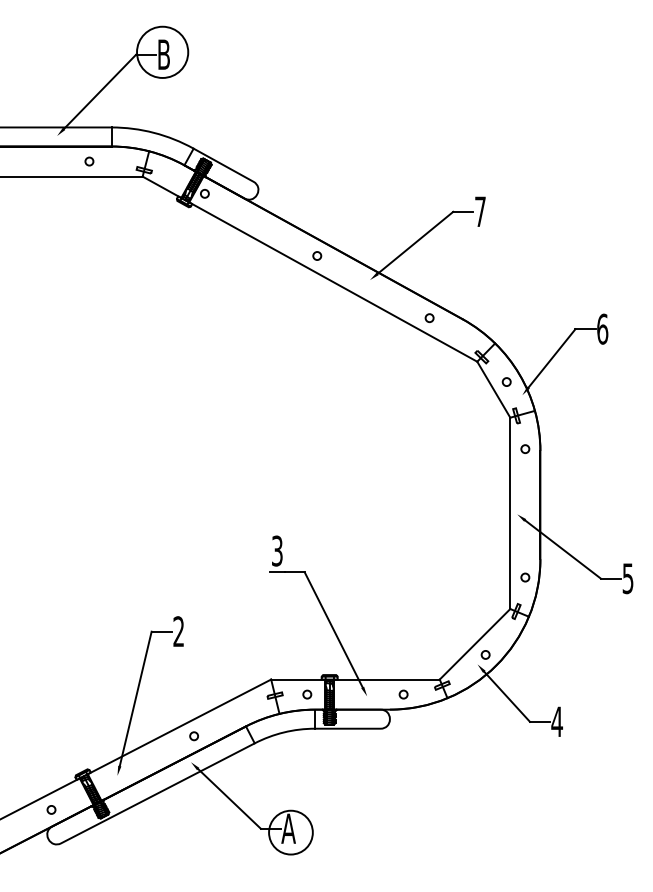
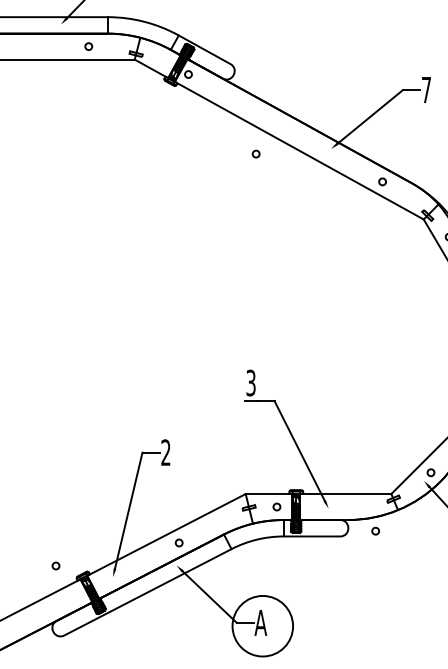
circle: (317, 255) -> (256, 153), moved
circle: (403, 694) -> (375, 531), moved
circle: (51, 809) -> (56, 565), moved
circle: (290, 832) -> (262, 626), size x1.6

